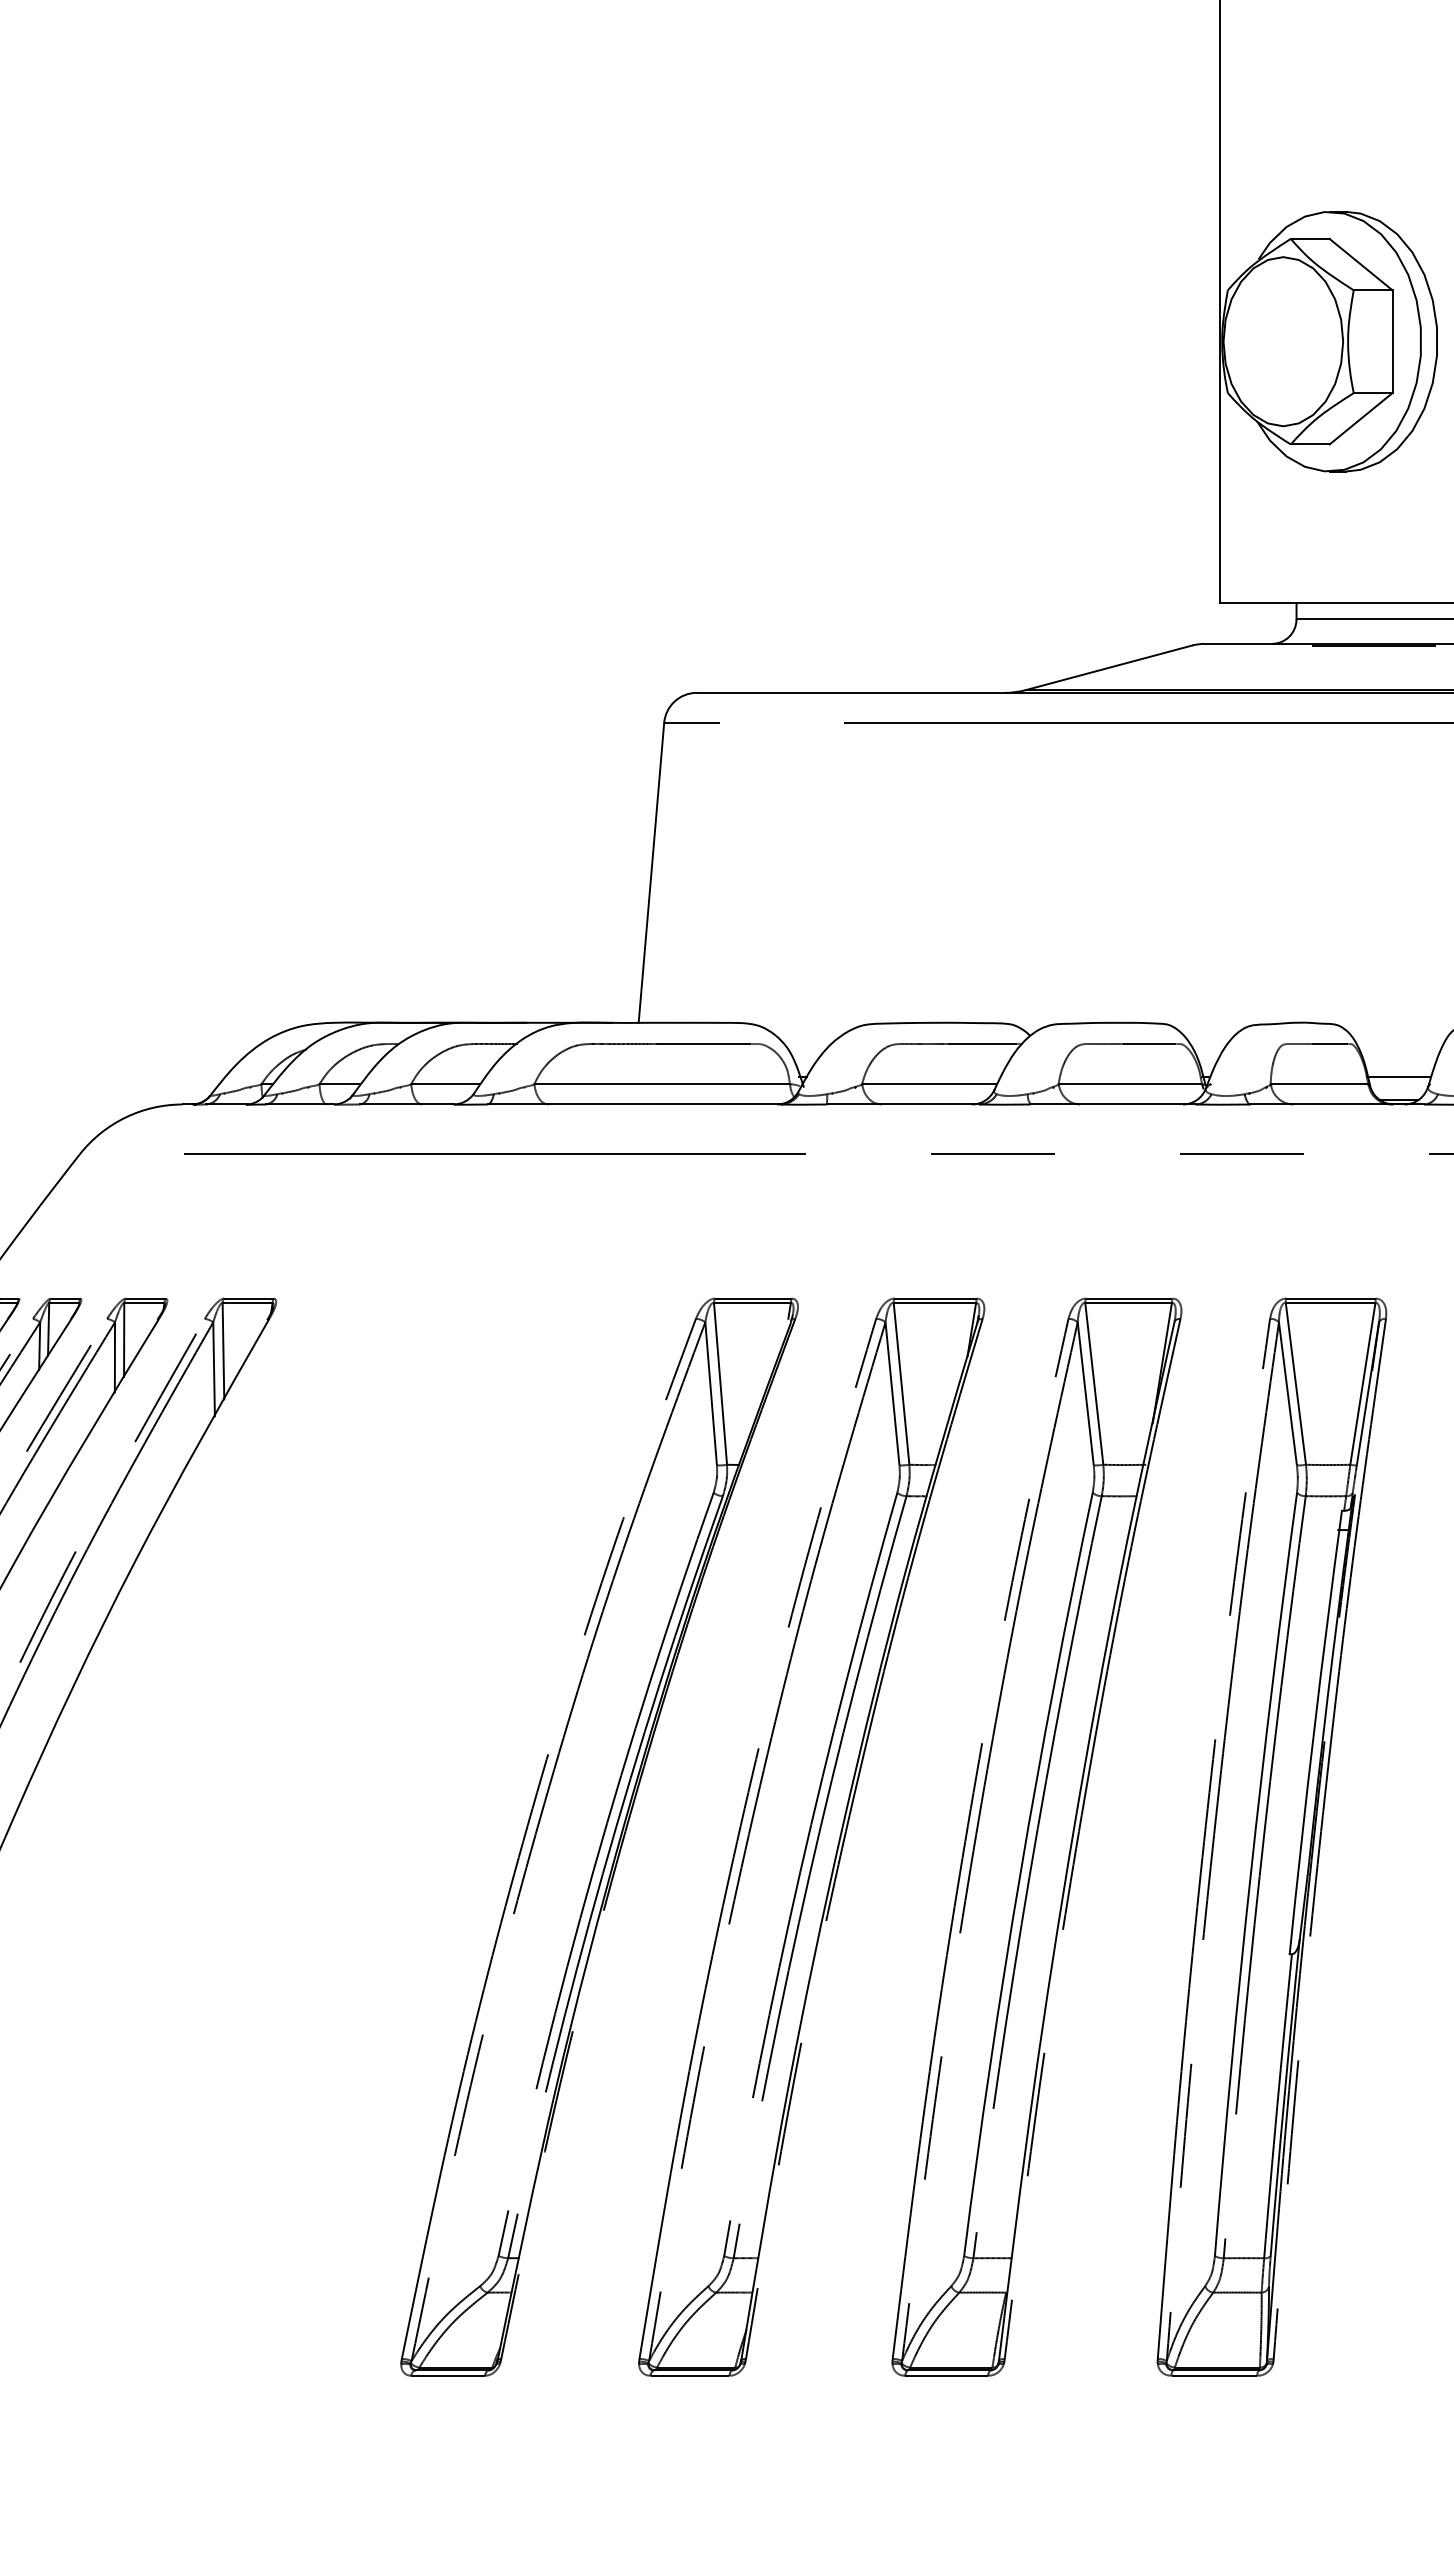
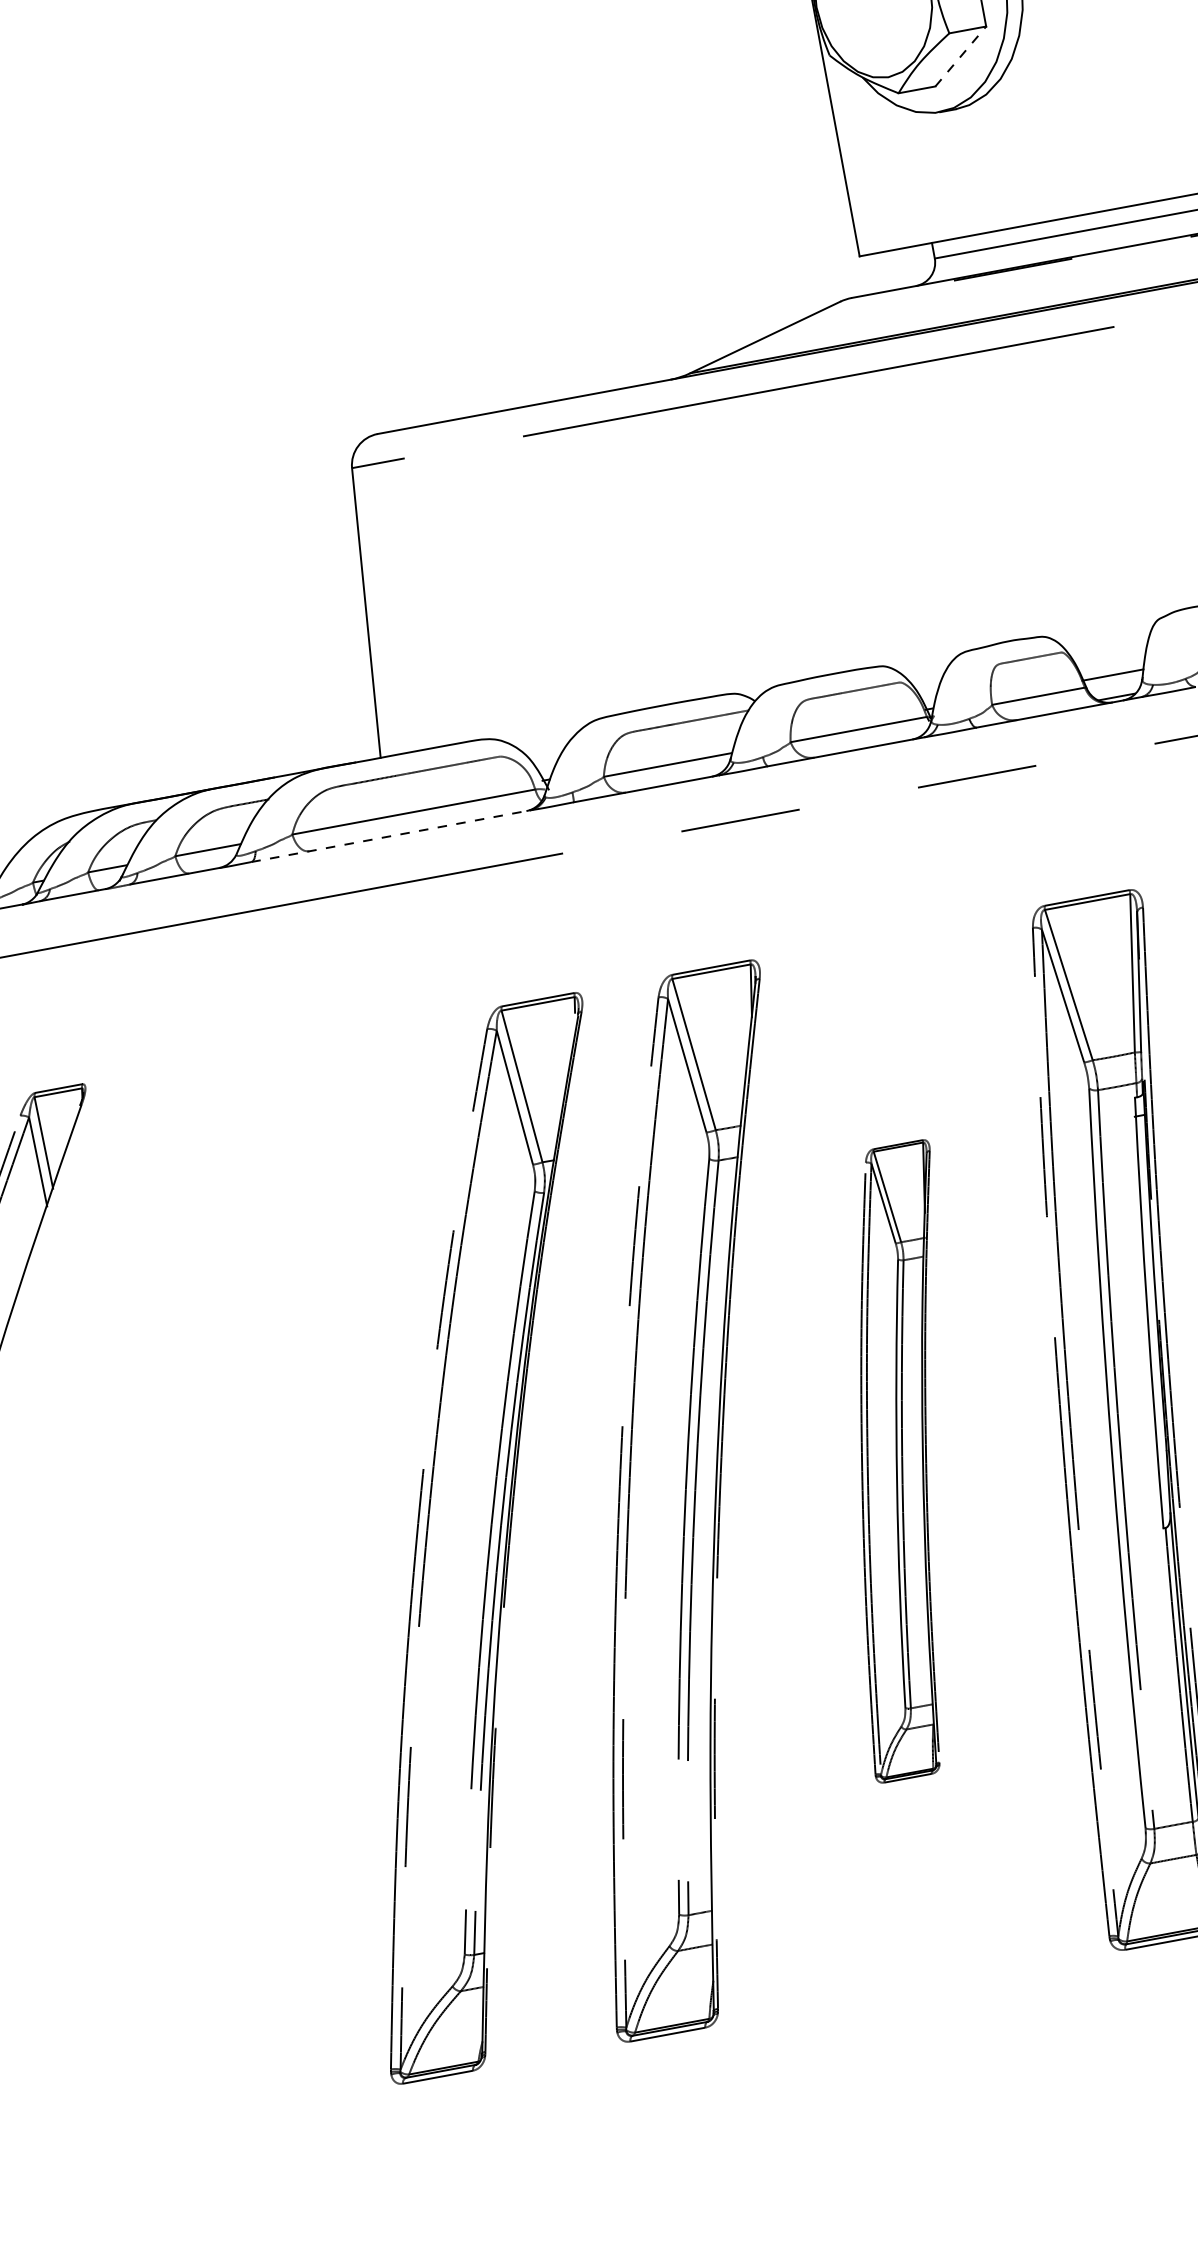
line: (1361, 418) -> (961, 56), solid -> dashed
line: (634, 1104) -> (391, 836), solid -> dashed
part: (1036, 1836) -> (902, 1461), size x0.6

